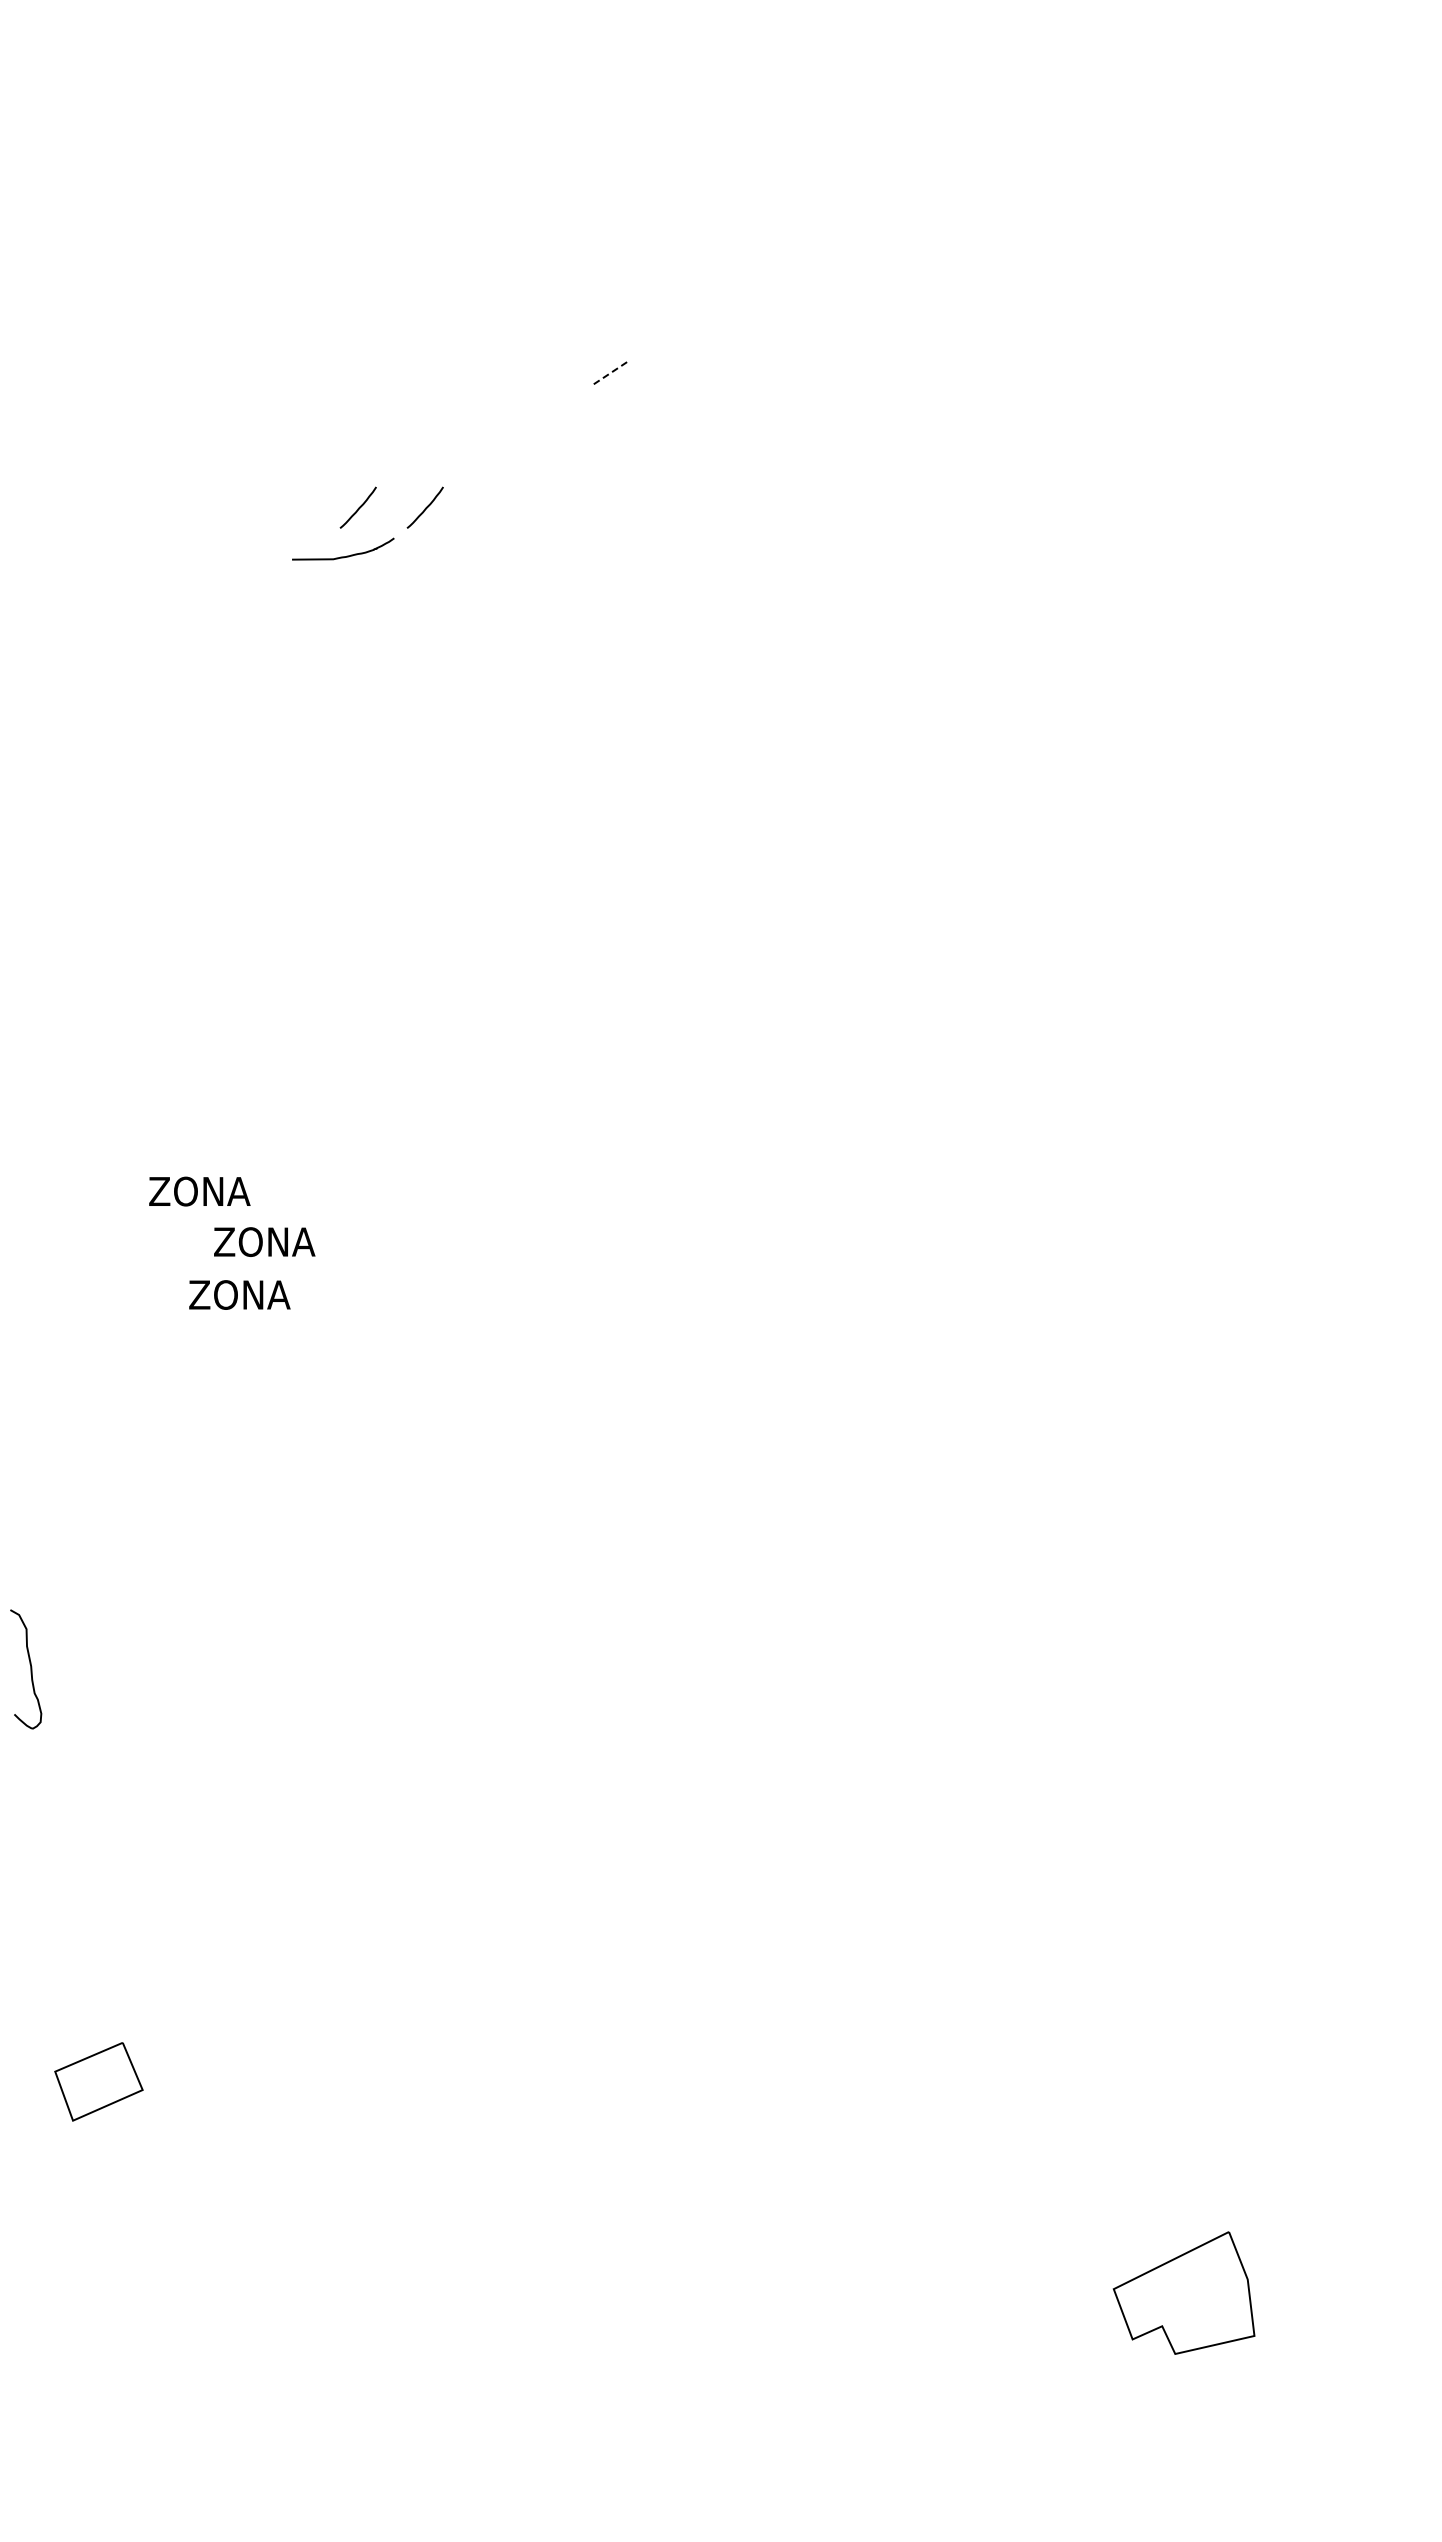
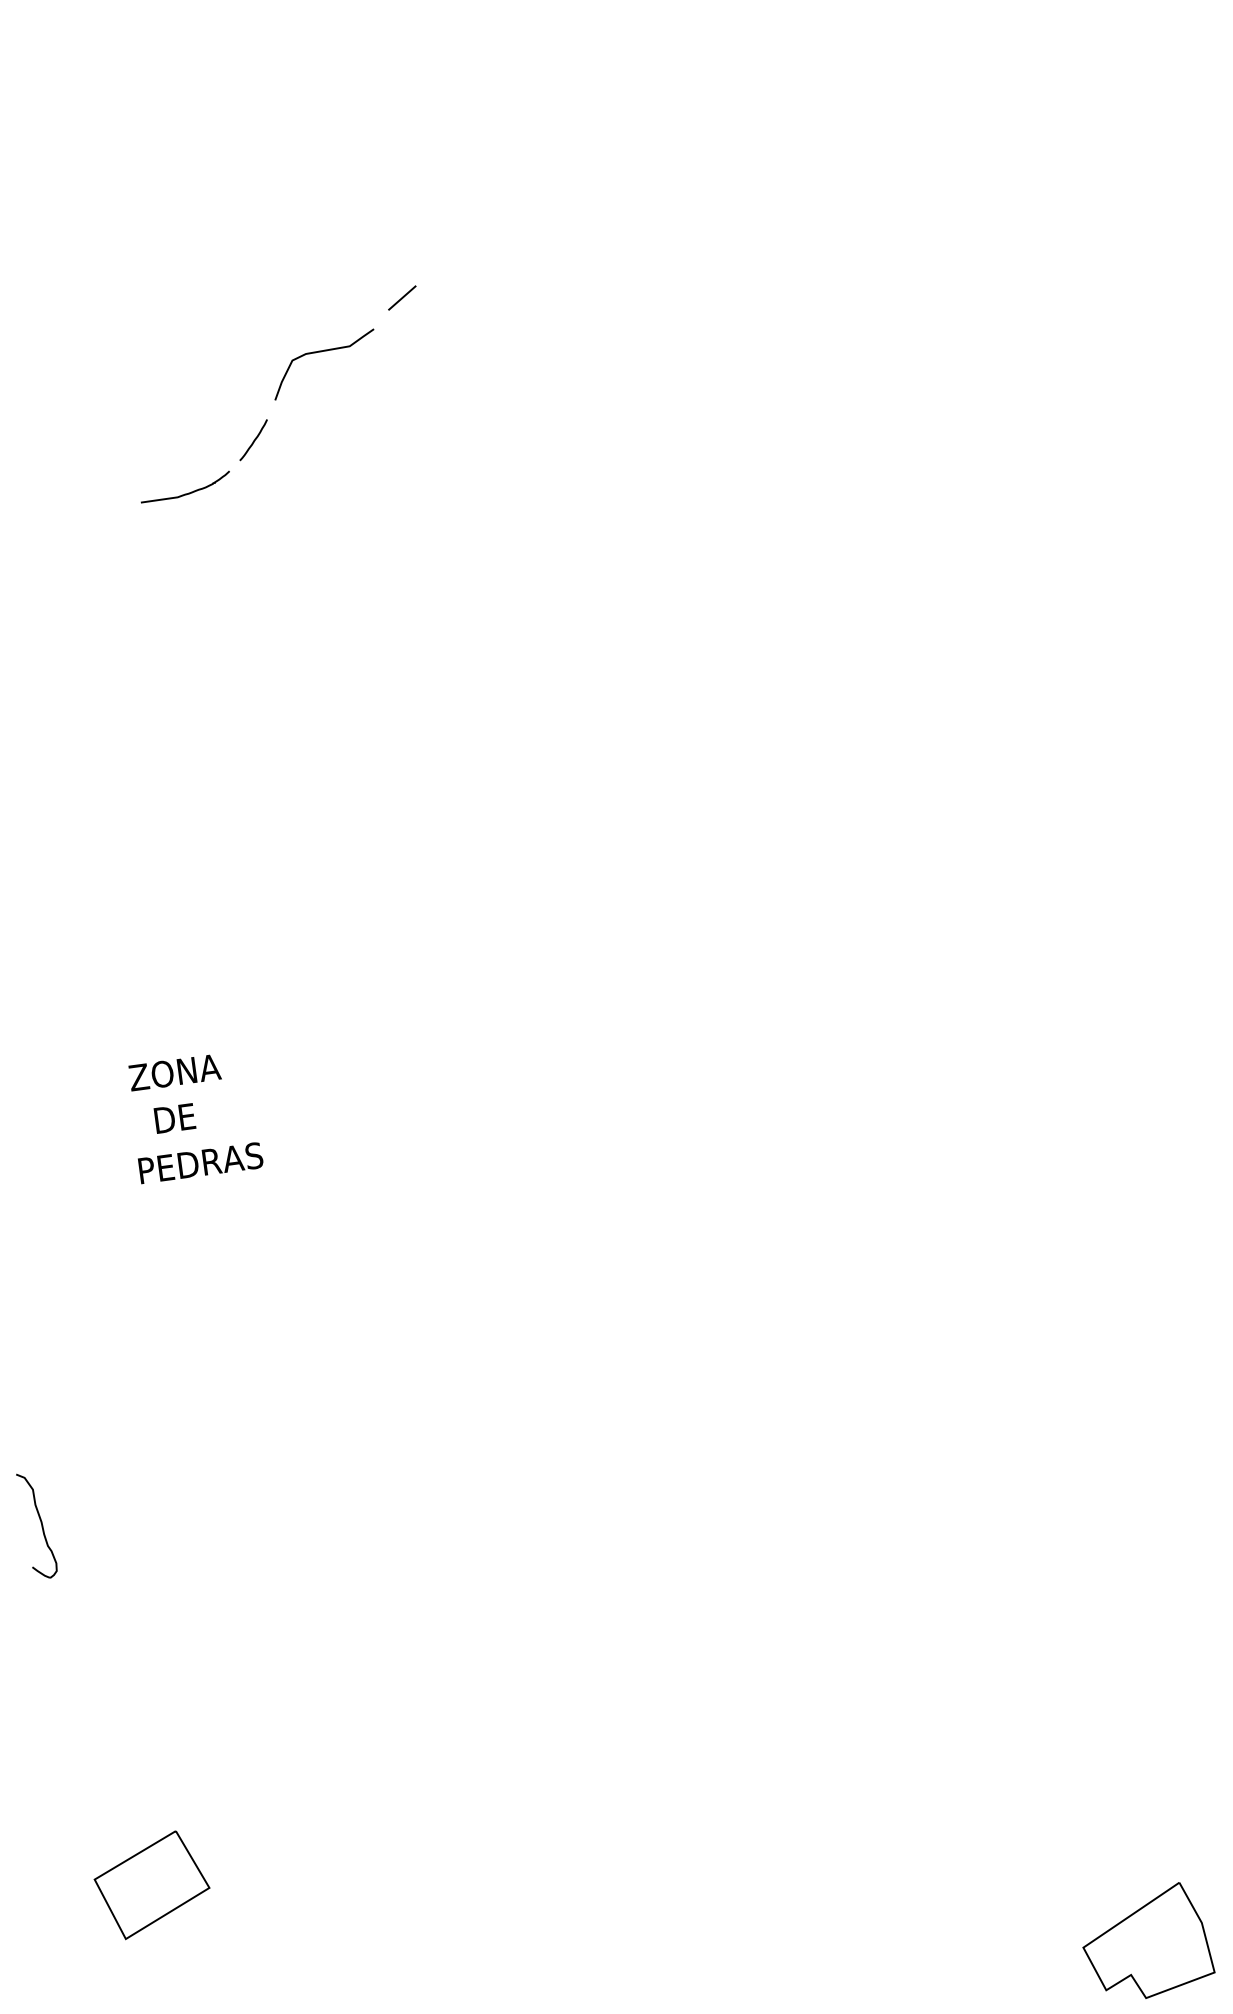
line: (609, 373) -> (401, 298), dashed -> solid
curve: (509, 421) -> (318, 353), added
curve: (358, 507) -> (193, 448), removed
text: (199, 1191) -> (174, 1072), moved
text: (264, 1241) -> (198, 1114), ZONA -> DE
text: (258, 1294) -> (199, 1162), ZONA -> PEDRAS
part: (98, 2081) -> (151, 1884), size x1.43

